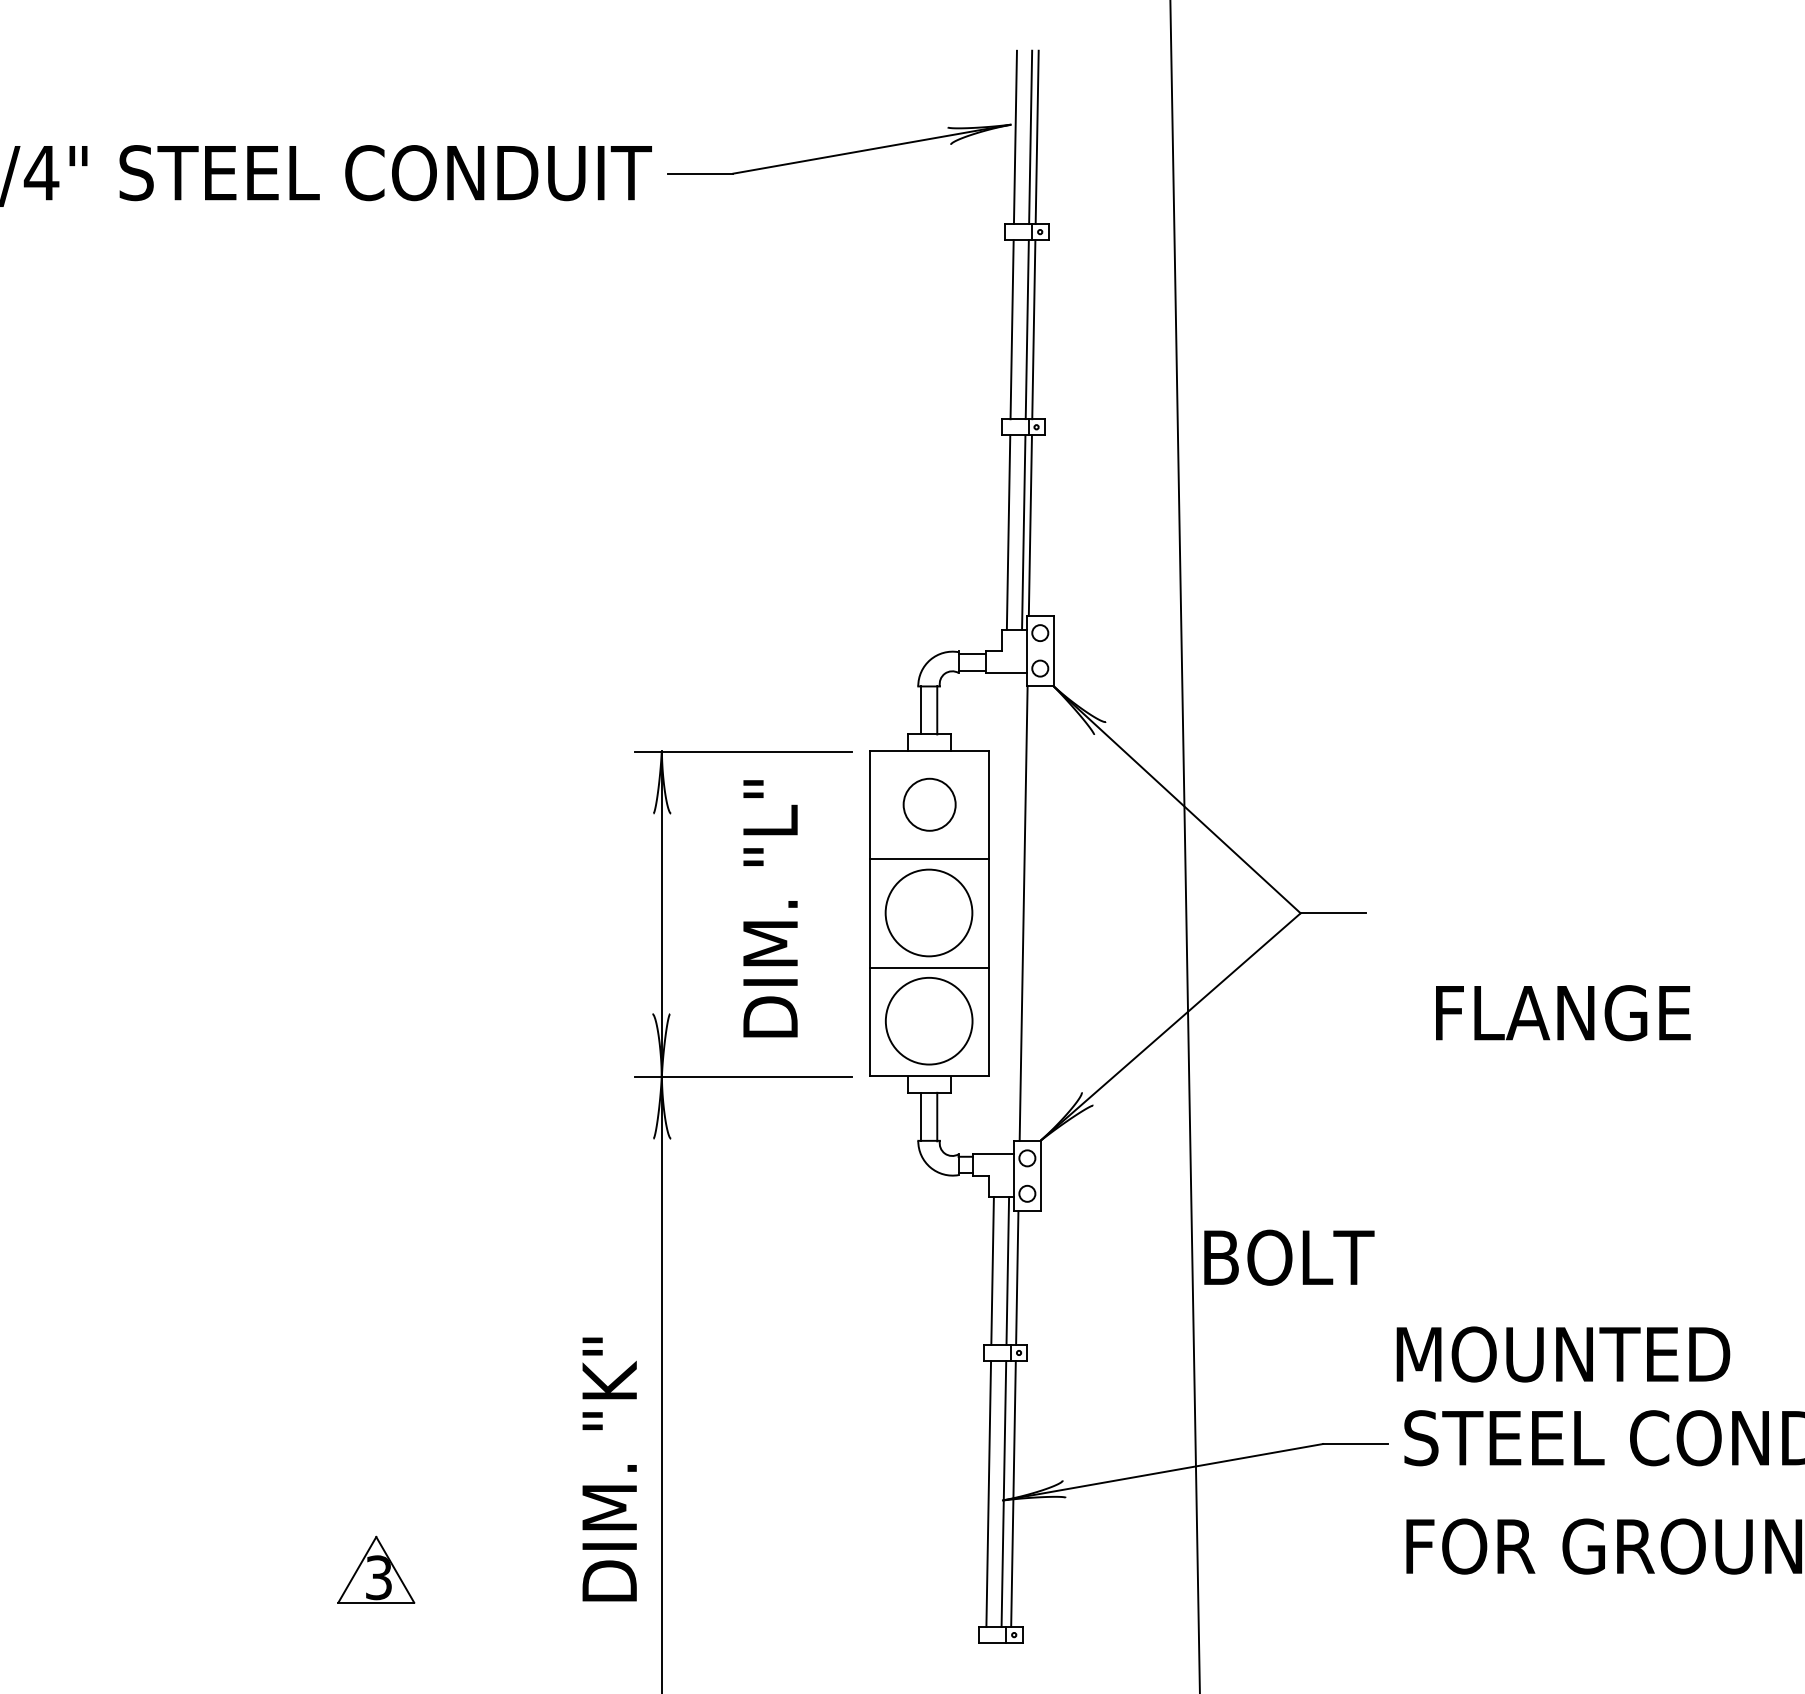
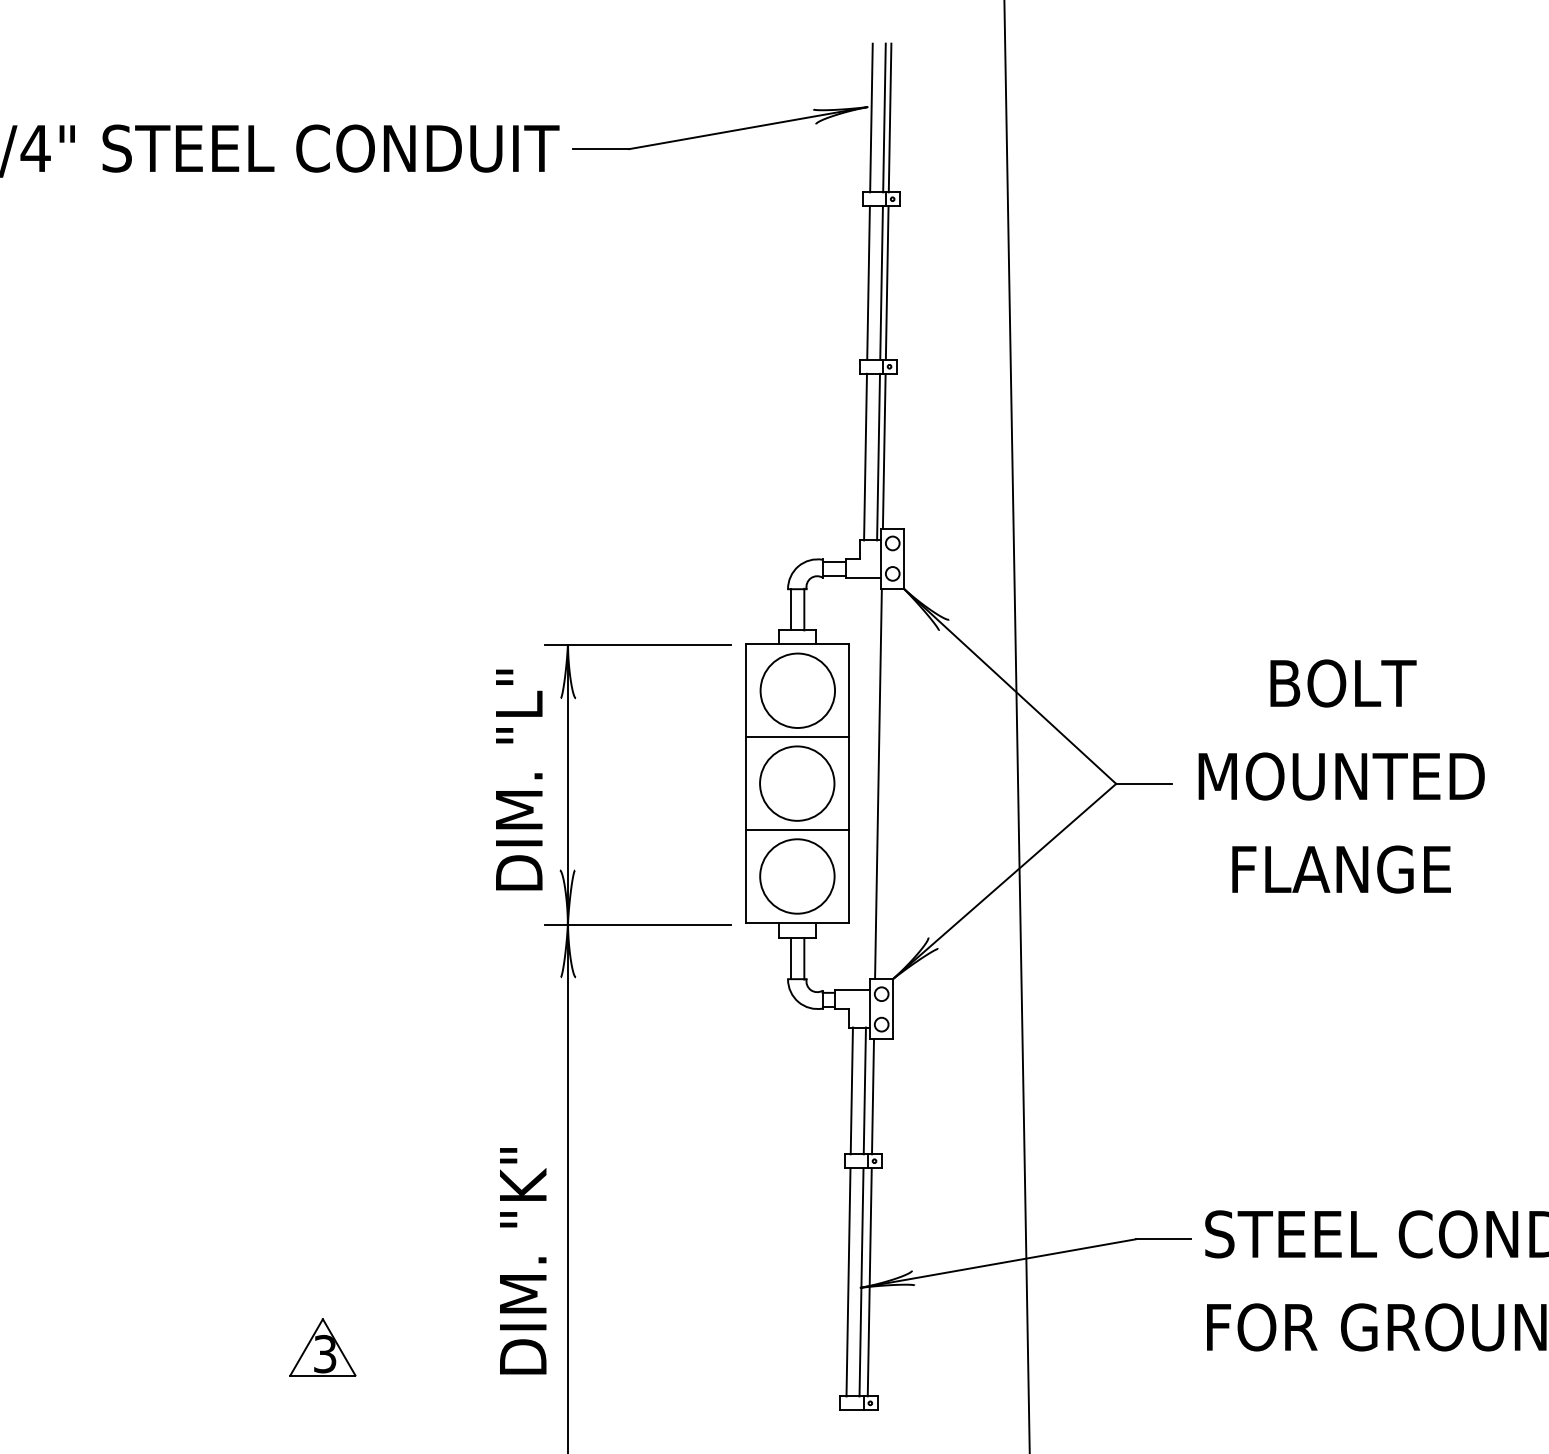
circle: (929, 804) -> (797, 690), size x1.67
text: (770, 908) -> (519, 779), moved
text: (1289, 1257) -> (1343, 683), moved
text: (1563, 1354) -> (1341, 776), moved

